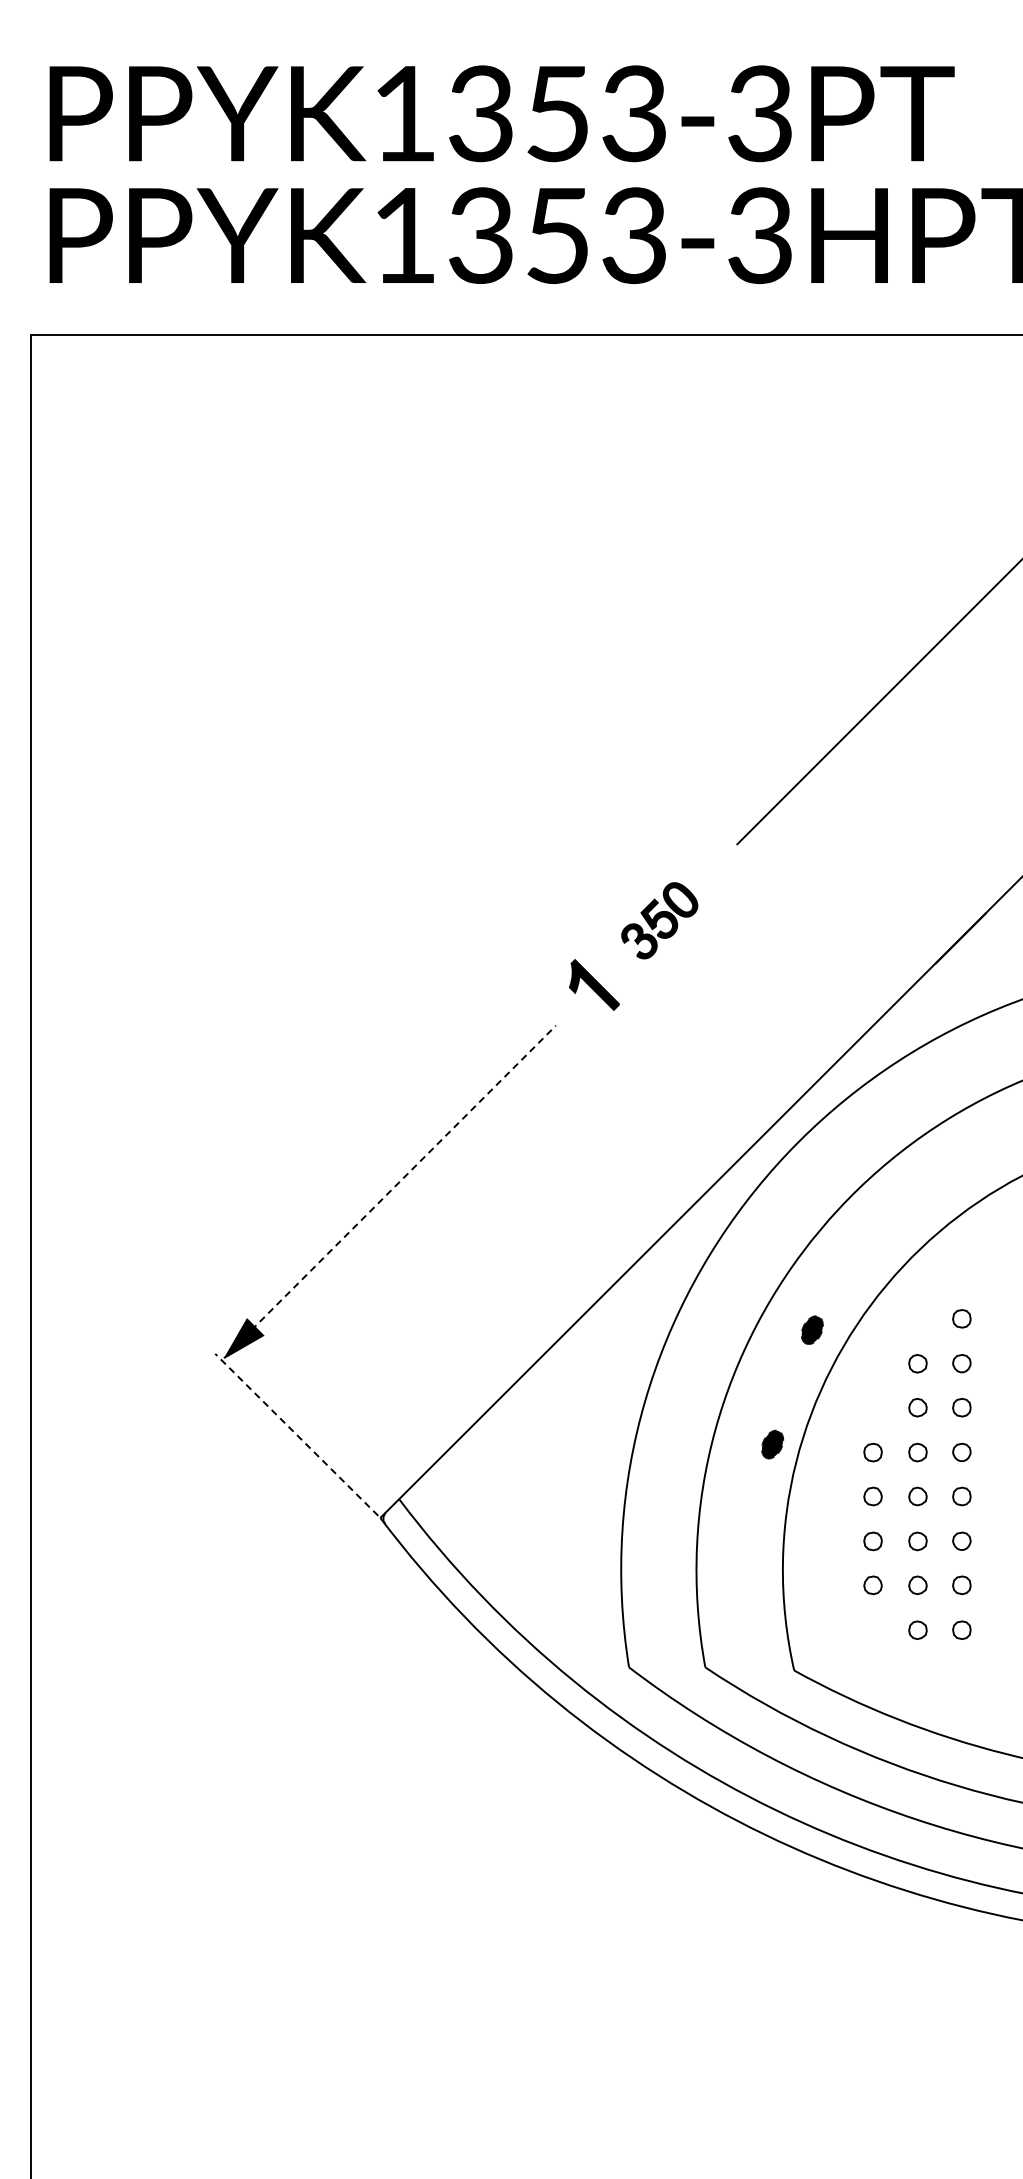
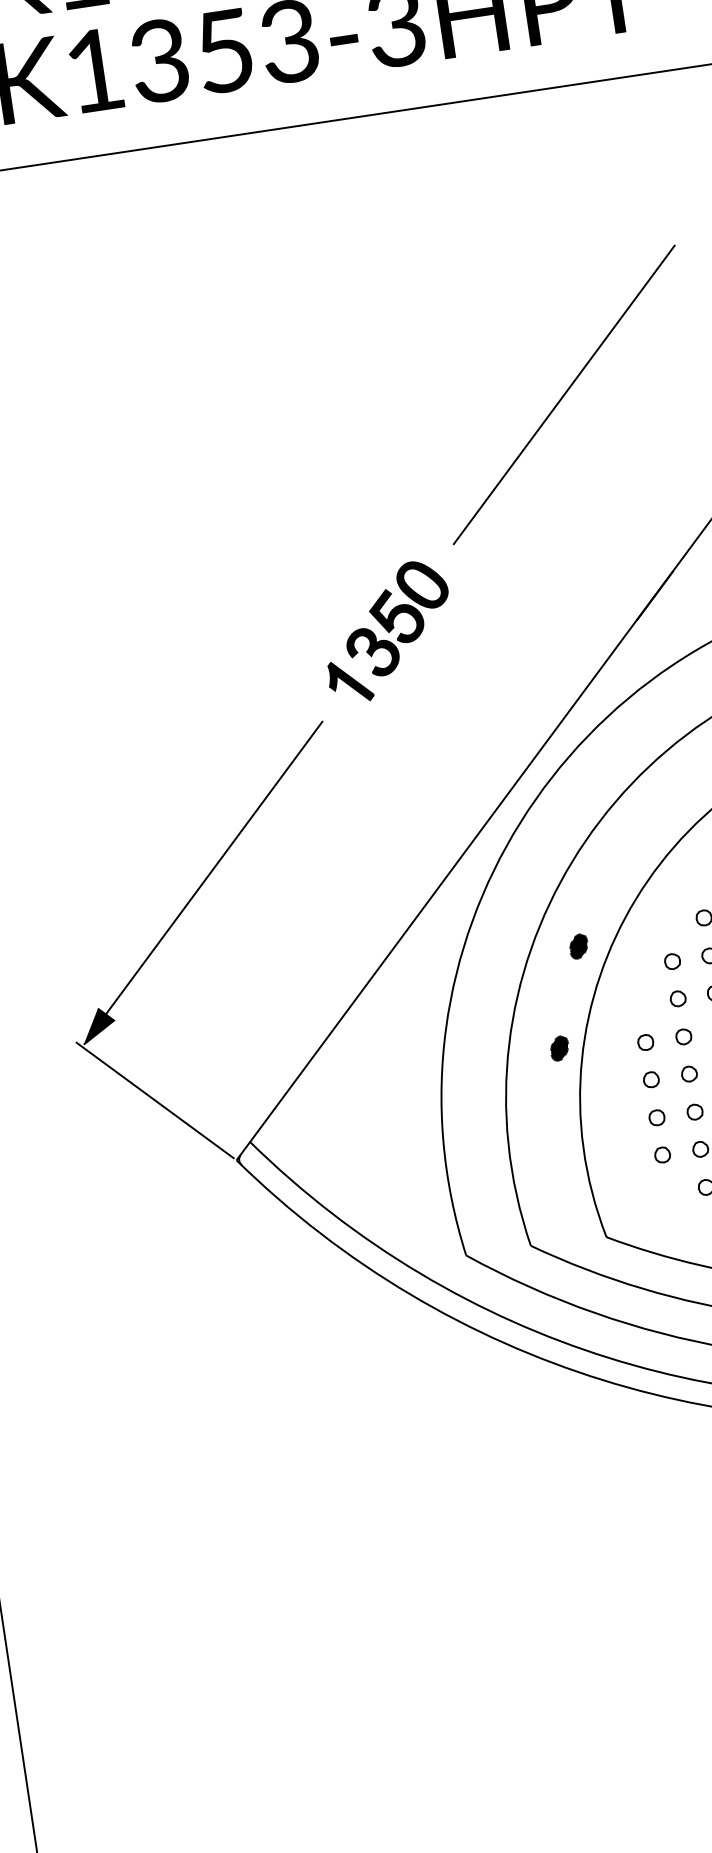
part: (659, 920) -> (397, 618), size x1.67
line: (403, 1177) -> (213, 868), dashed -> solid
line: (296, 1434) -> (154, 1100), dashed -> solid

